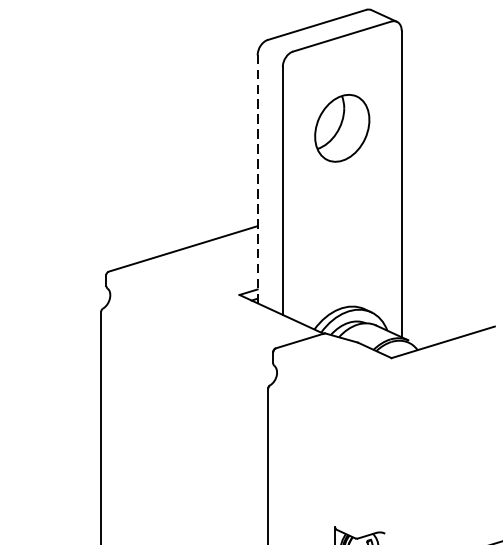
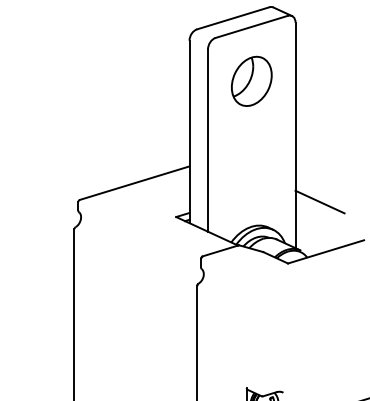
part: (341, 127) -> (251, 80), moved
line: (257, 178) -> (189, 131), dashed -> solid
line: (434, 273) -> (319, 201), added

